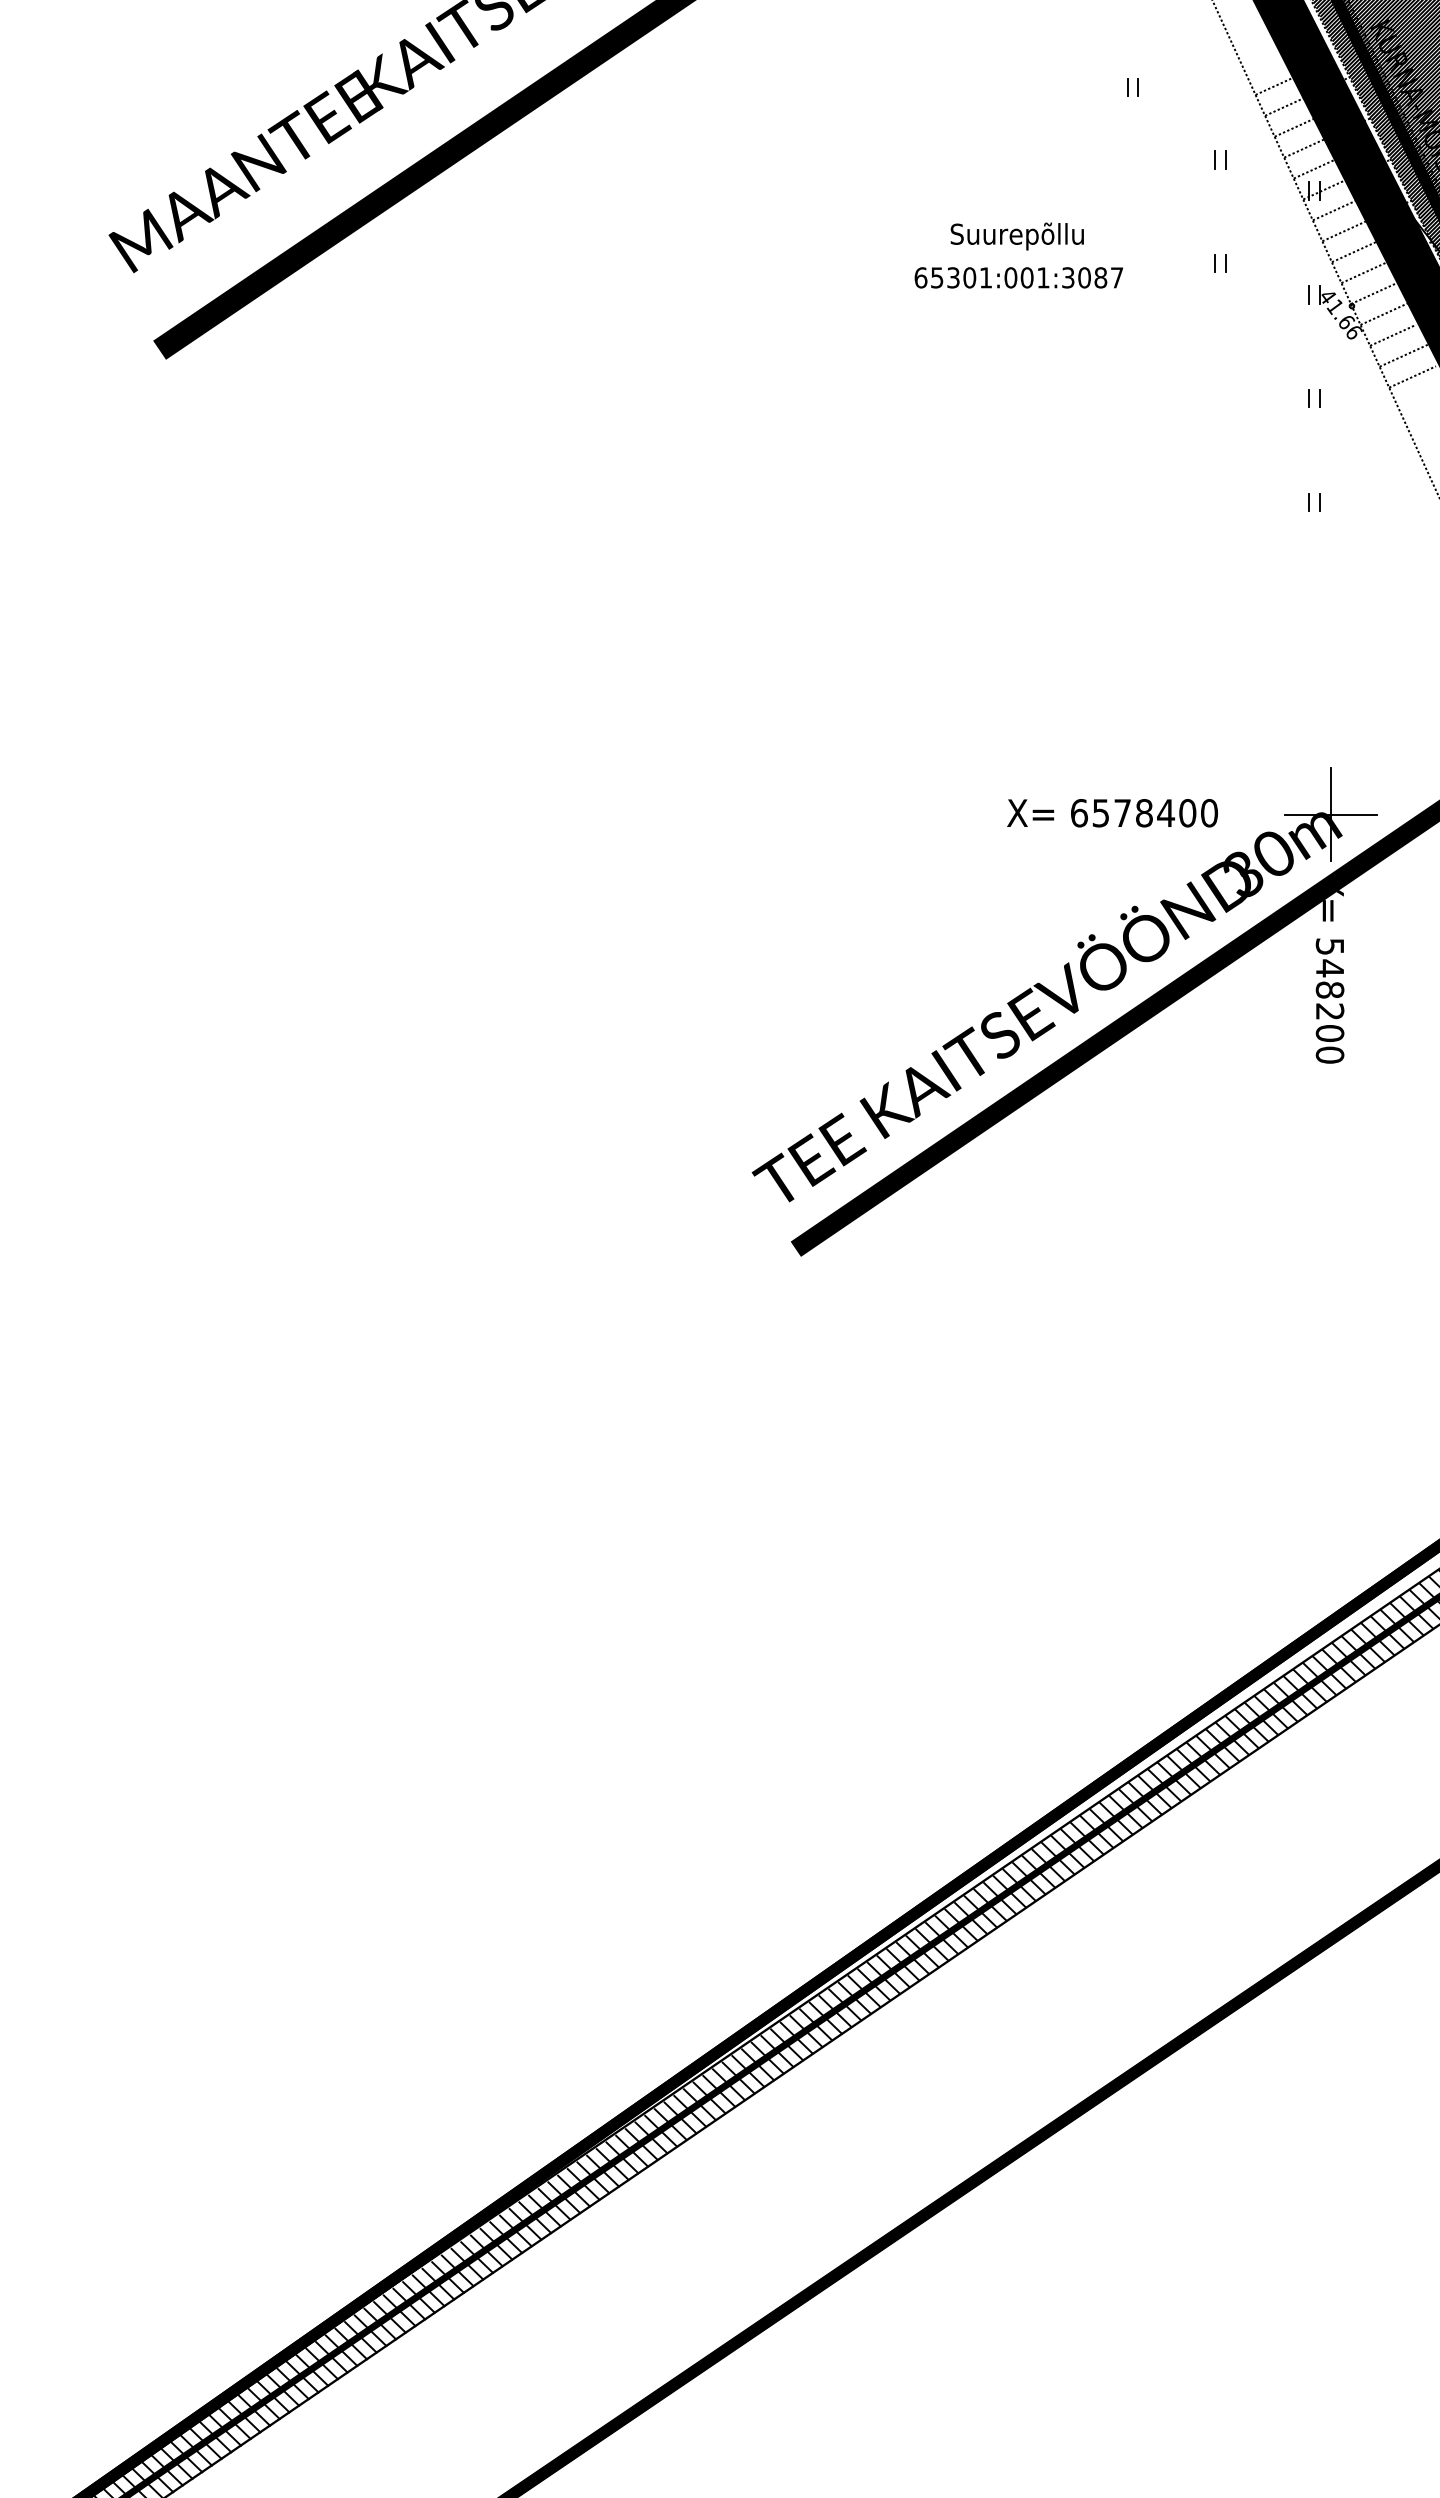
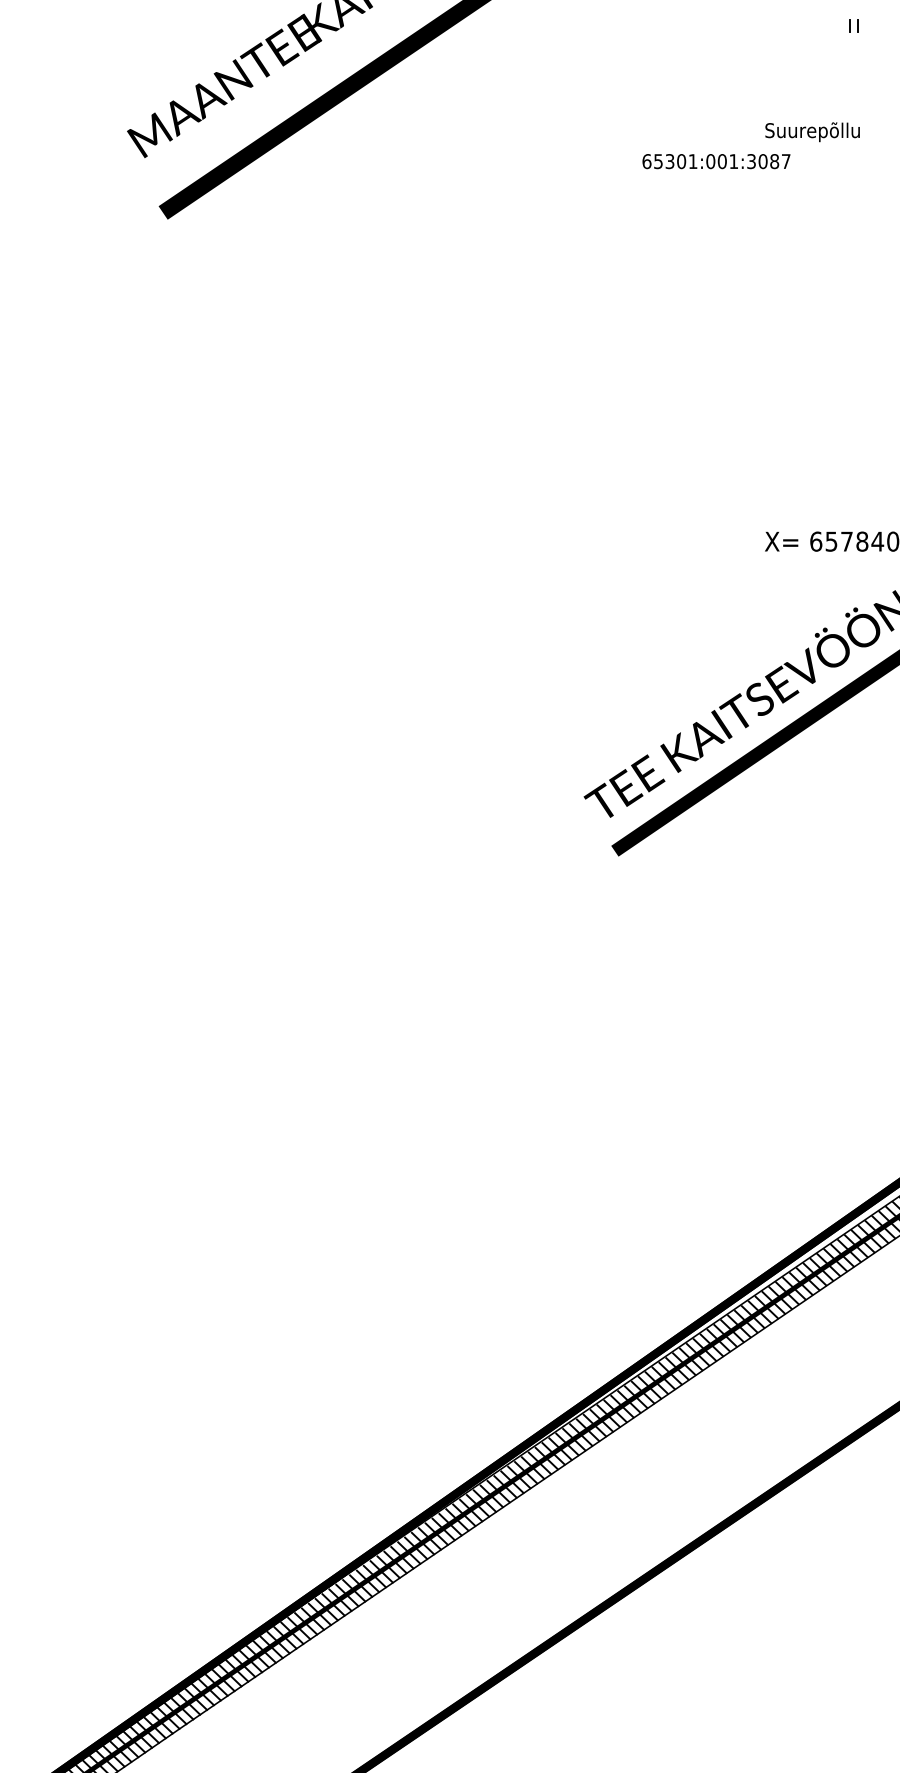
text: (1016, 236) -> (812, 132), moved
text: (1018, 277) -> (716, 161), moved

